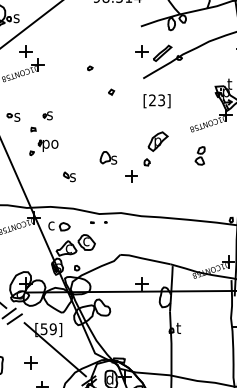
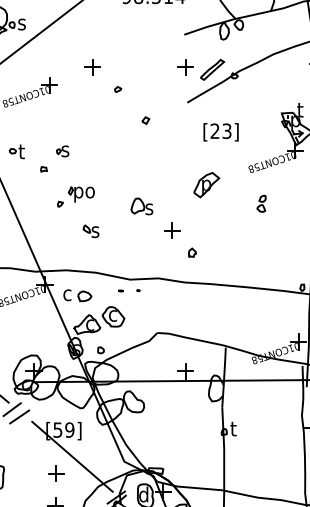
part: (25, 51) -> (92, 67), moved
text: (156, 101) -> (220, 132), moved
text: (17, 115) -> (23, 150), s -> t
part: (43, 147) -> (75, 196), moved
part: (199, 155) -> (260, 203), size x0.7
part: (146, 162) -> (191, 252), moved
part: (30, 362) -> (55, 473), moved

